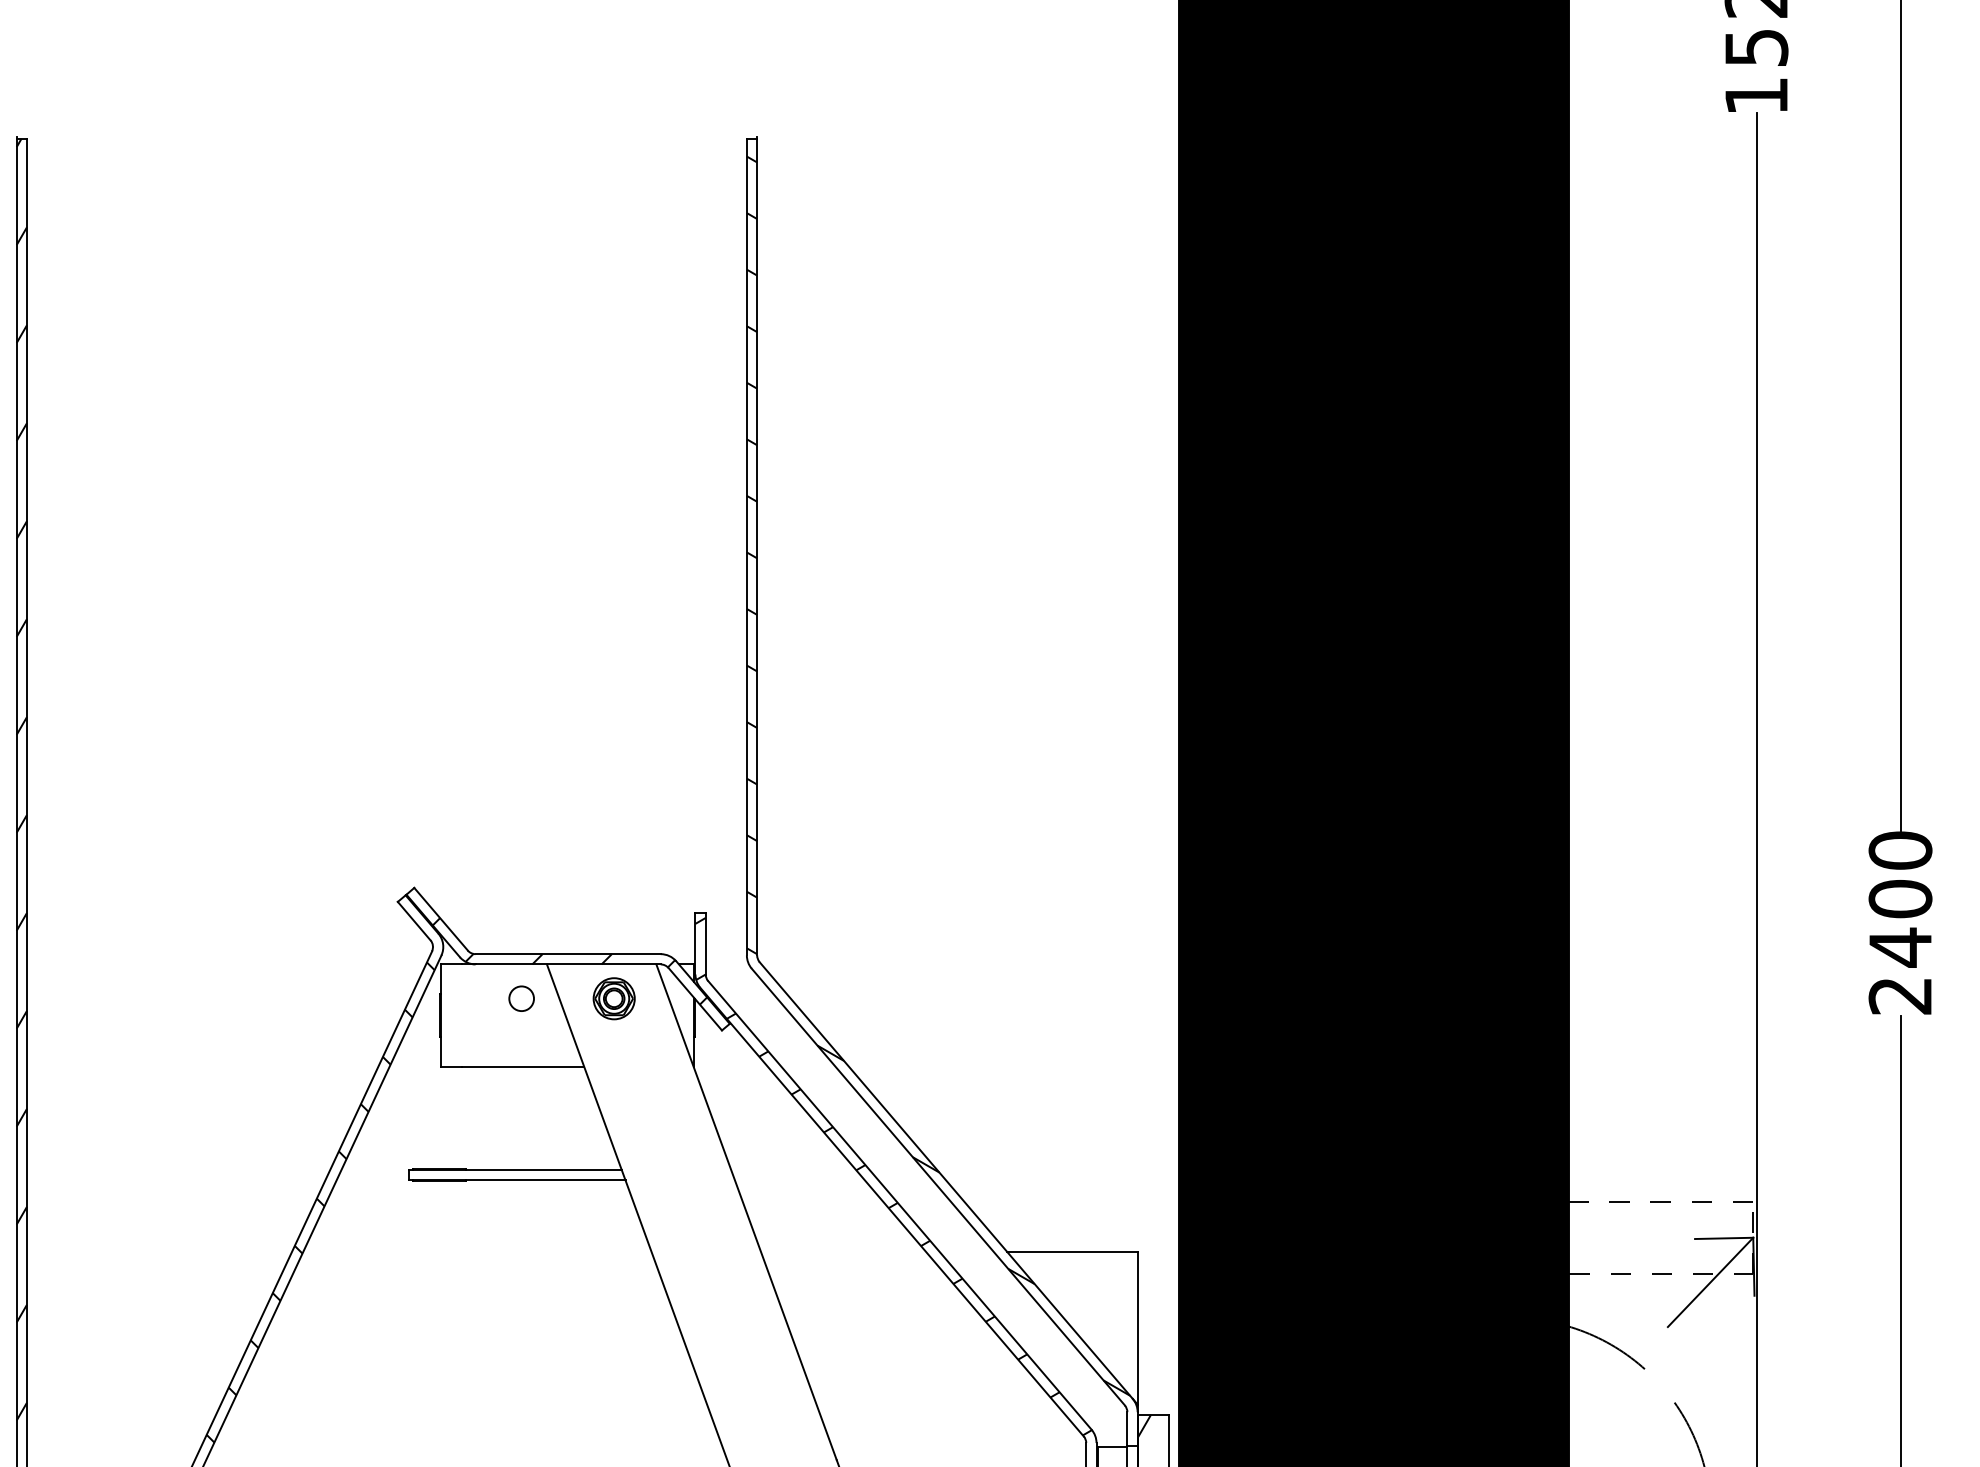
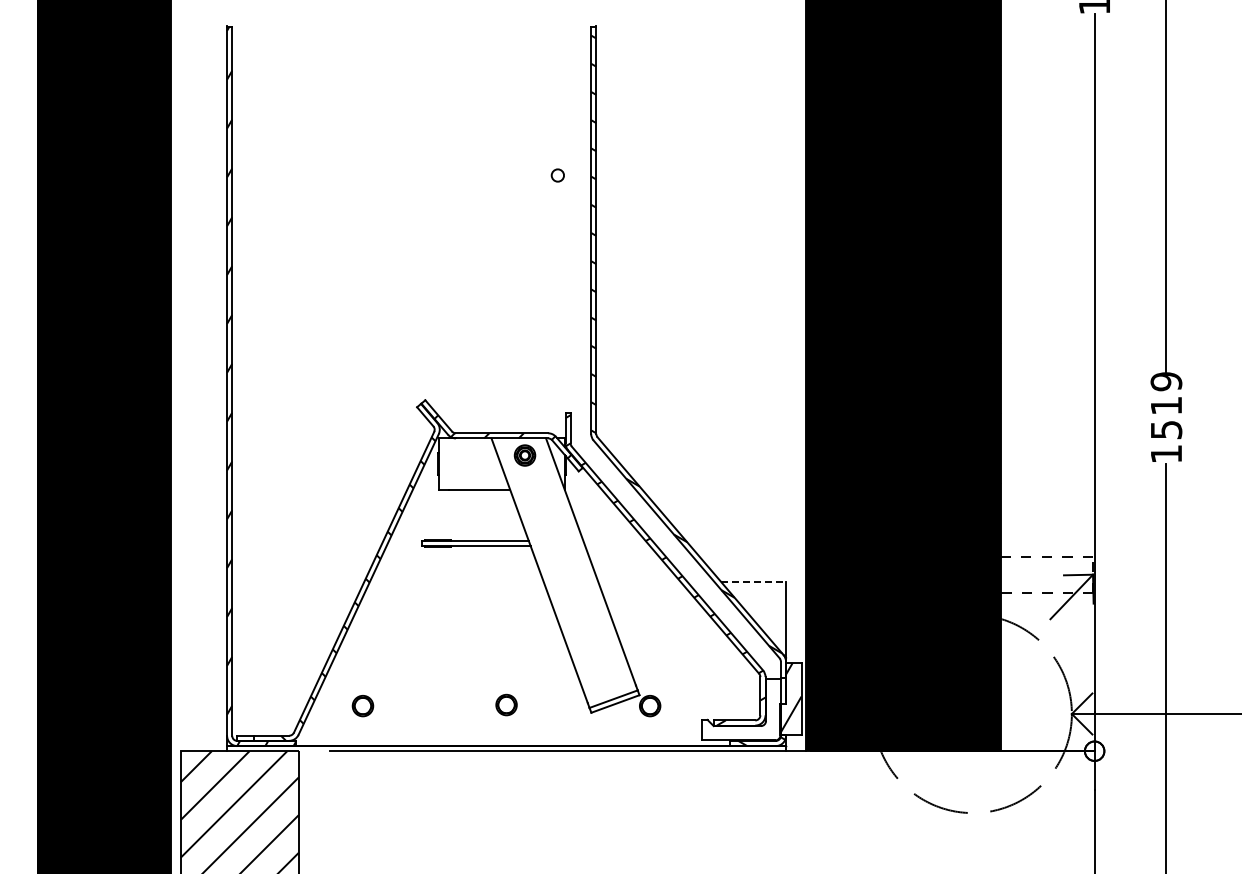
text: (1900, 922) -> (1166, 417), 2400 -> 1519
circle: (520, 998) -> (557, 175), moved
line: (1074, 1253) -> (754, 582), solid -> dashed

